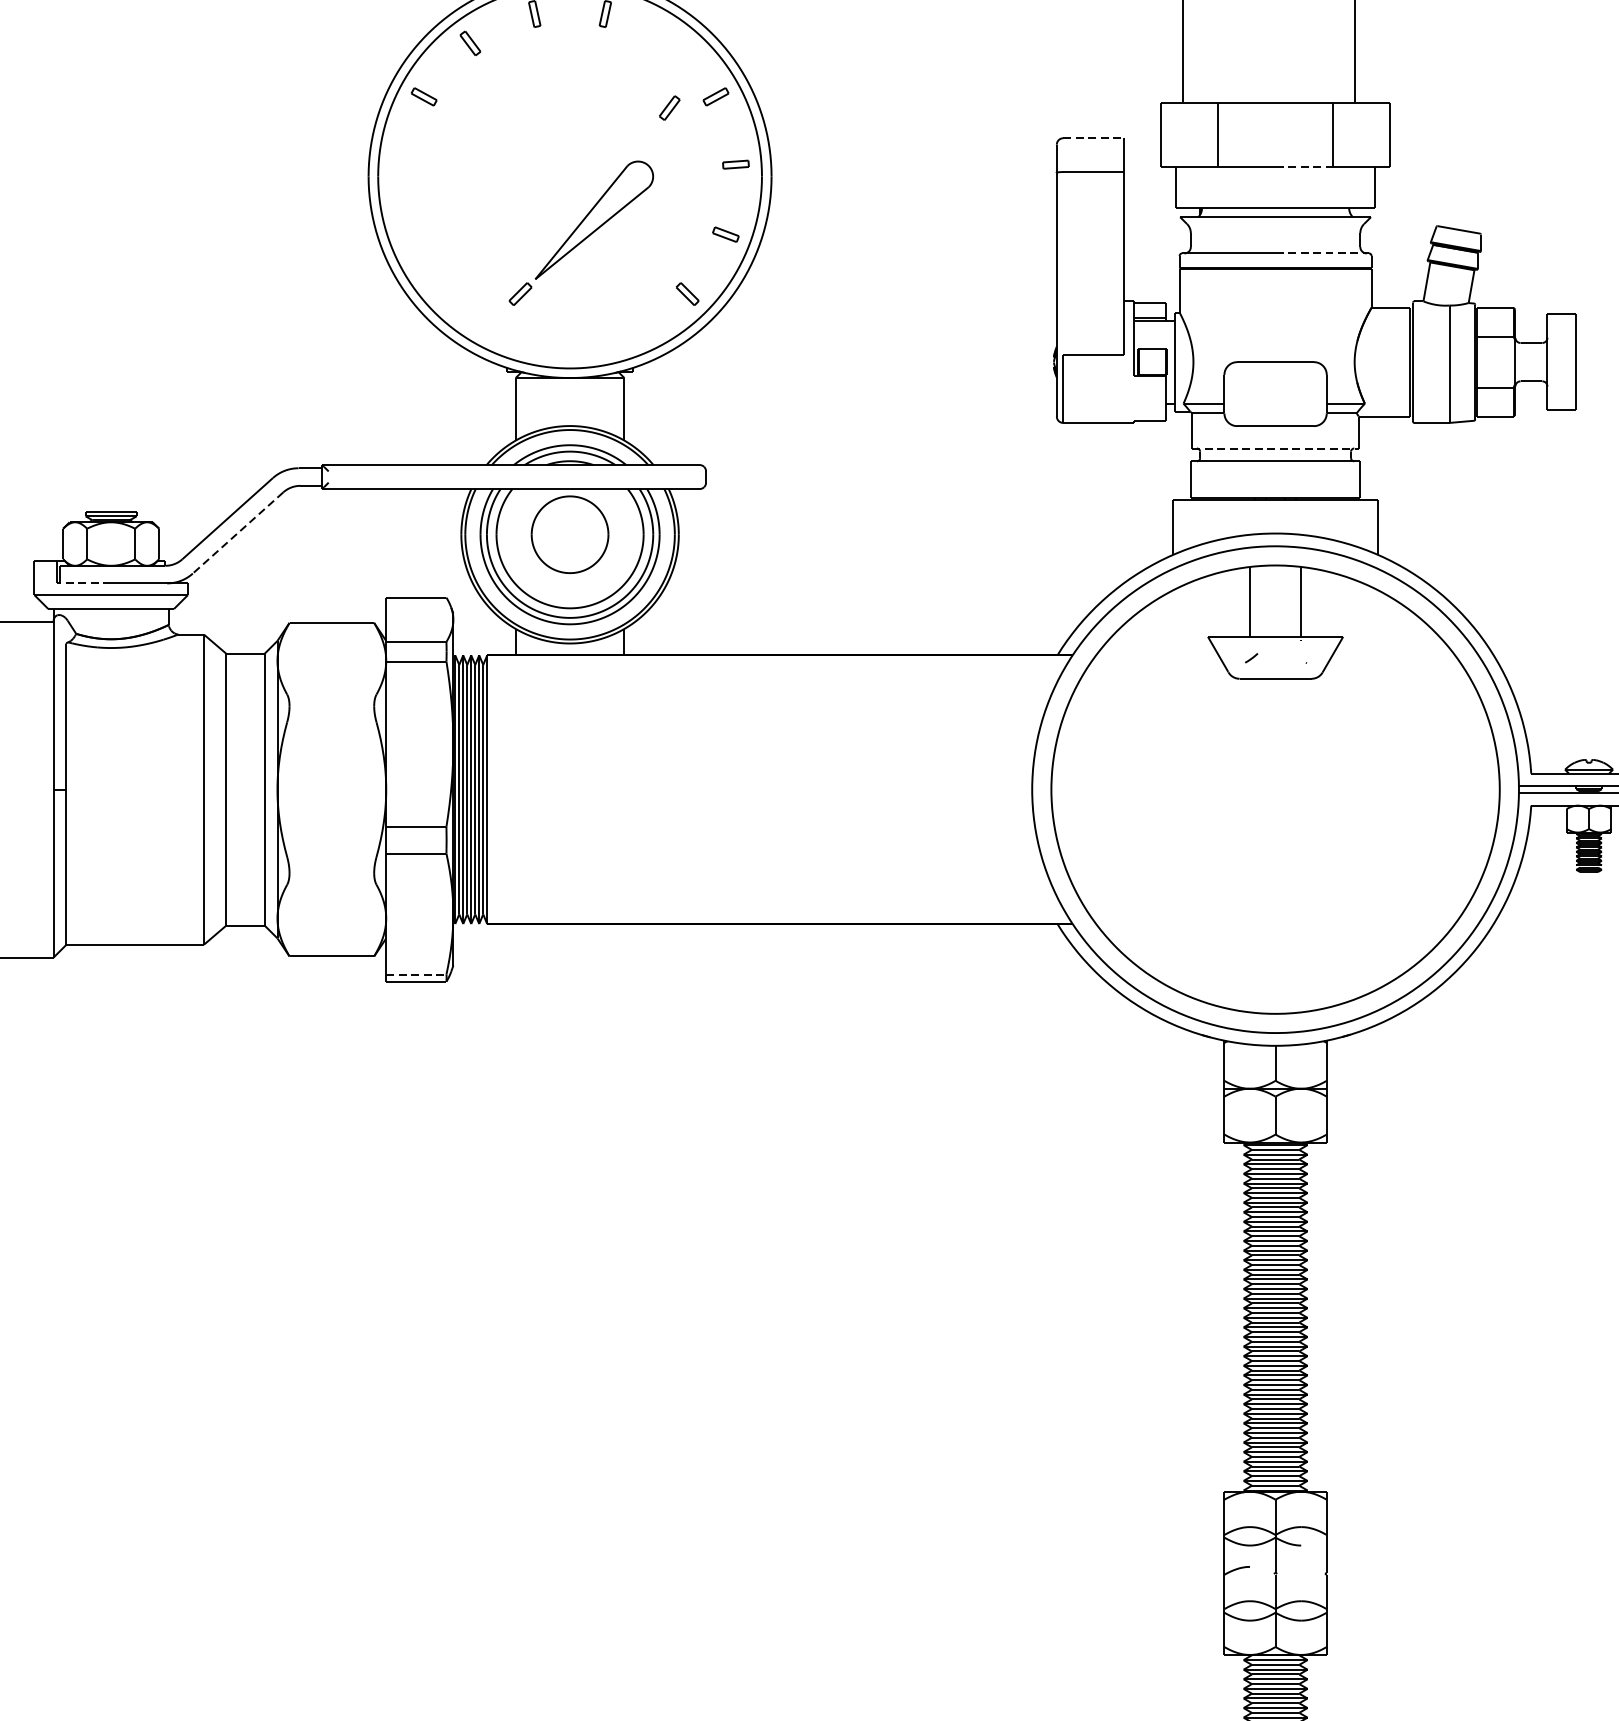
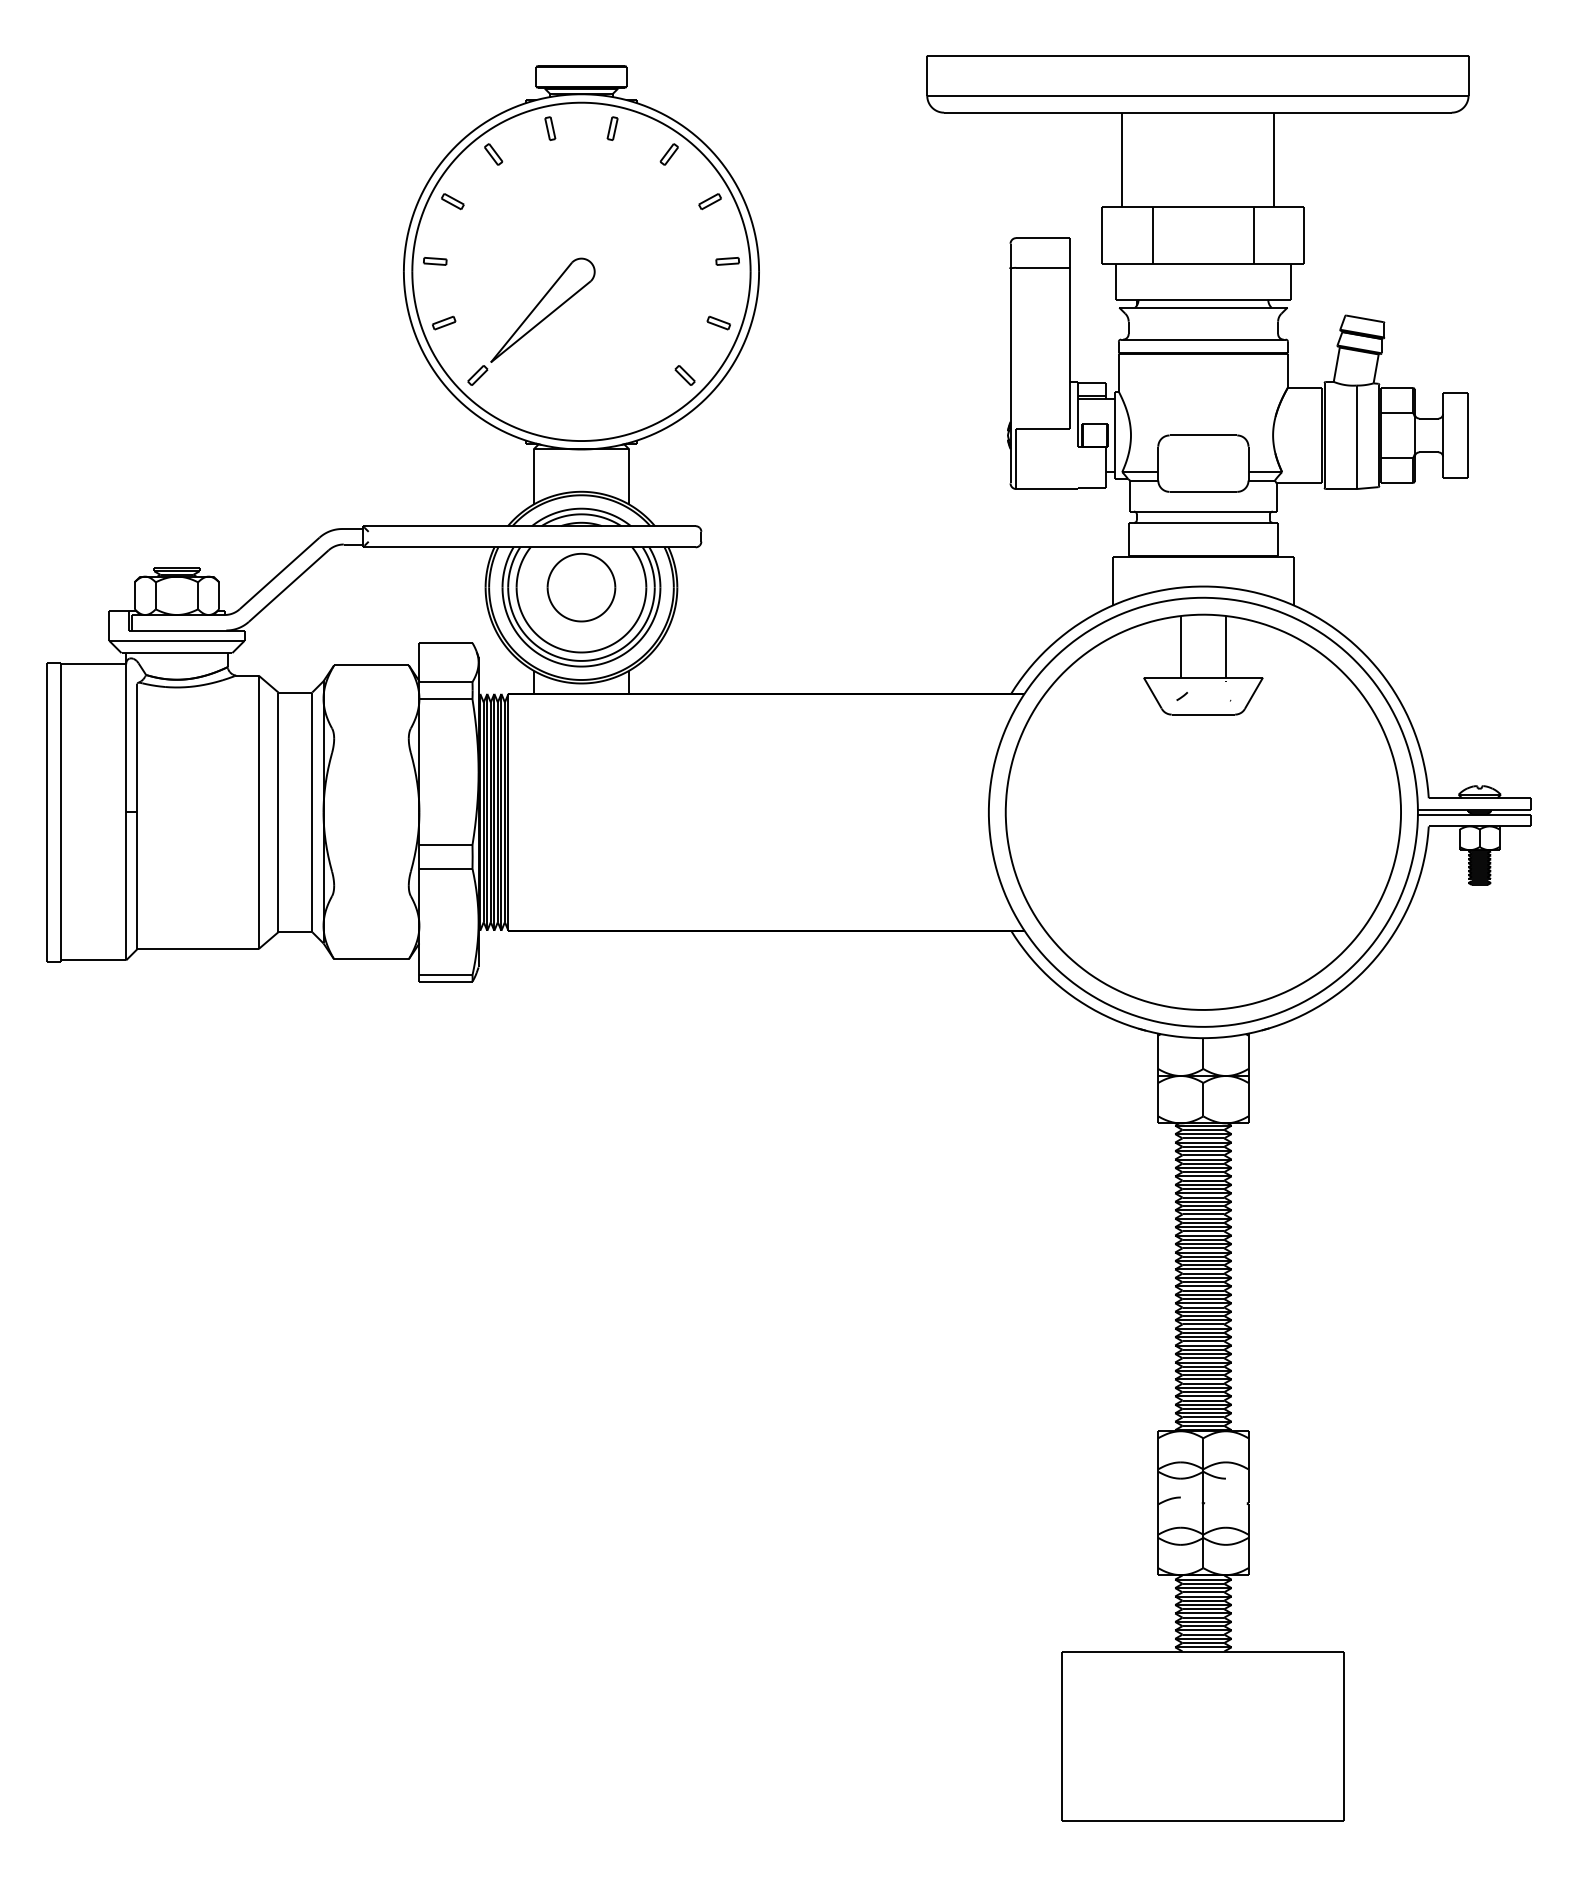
part: (668, 108) -> (668, 154), moved
line: (1093, 138) -> (1042, 238), dashed -> solid
part: (404, 164) -> (435, 261), added
line: (1305, 167) -> (1229, 263), dashed -> solid
part: (581, 232) -> (531, 321), moved
part: (414, 233) -> (444, 322), added
line: (1323, 253) -> (1245, 339), dashed -> solid
line: (1275, 448) -> (1203, 511), dashed -> solid
line: (237, 533) -> (288, 586), dashed -> solid
line: (83, 583) -> (152, 630), dashed -> solid
line: (415, 974) -> (445, 975), dashed -> solid

